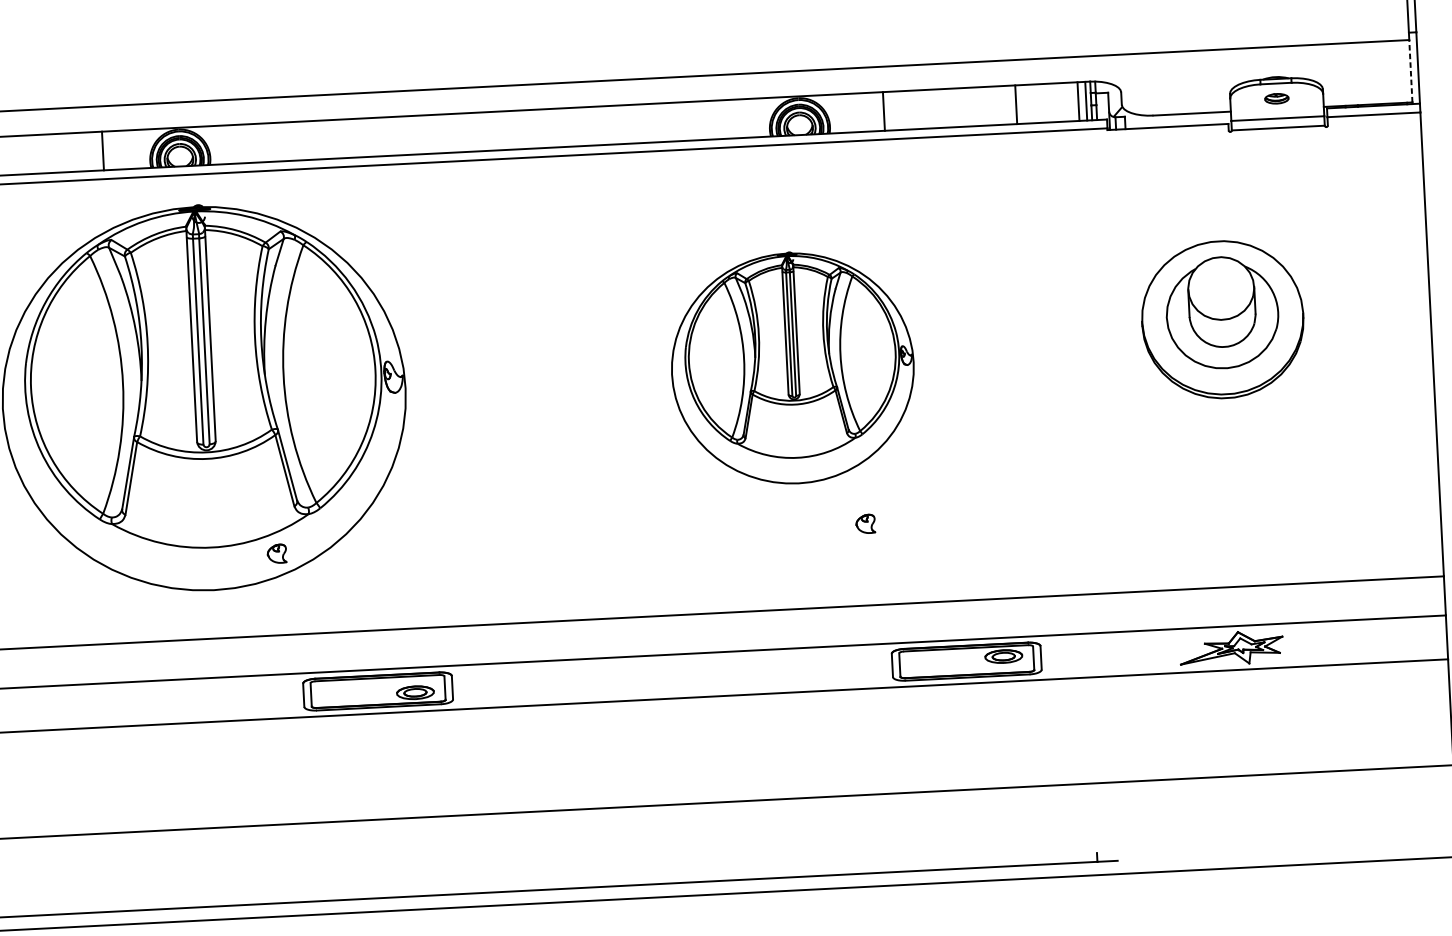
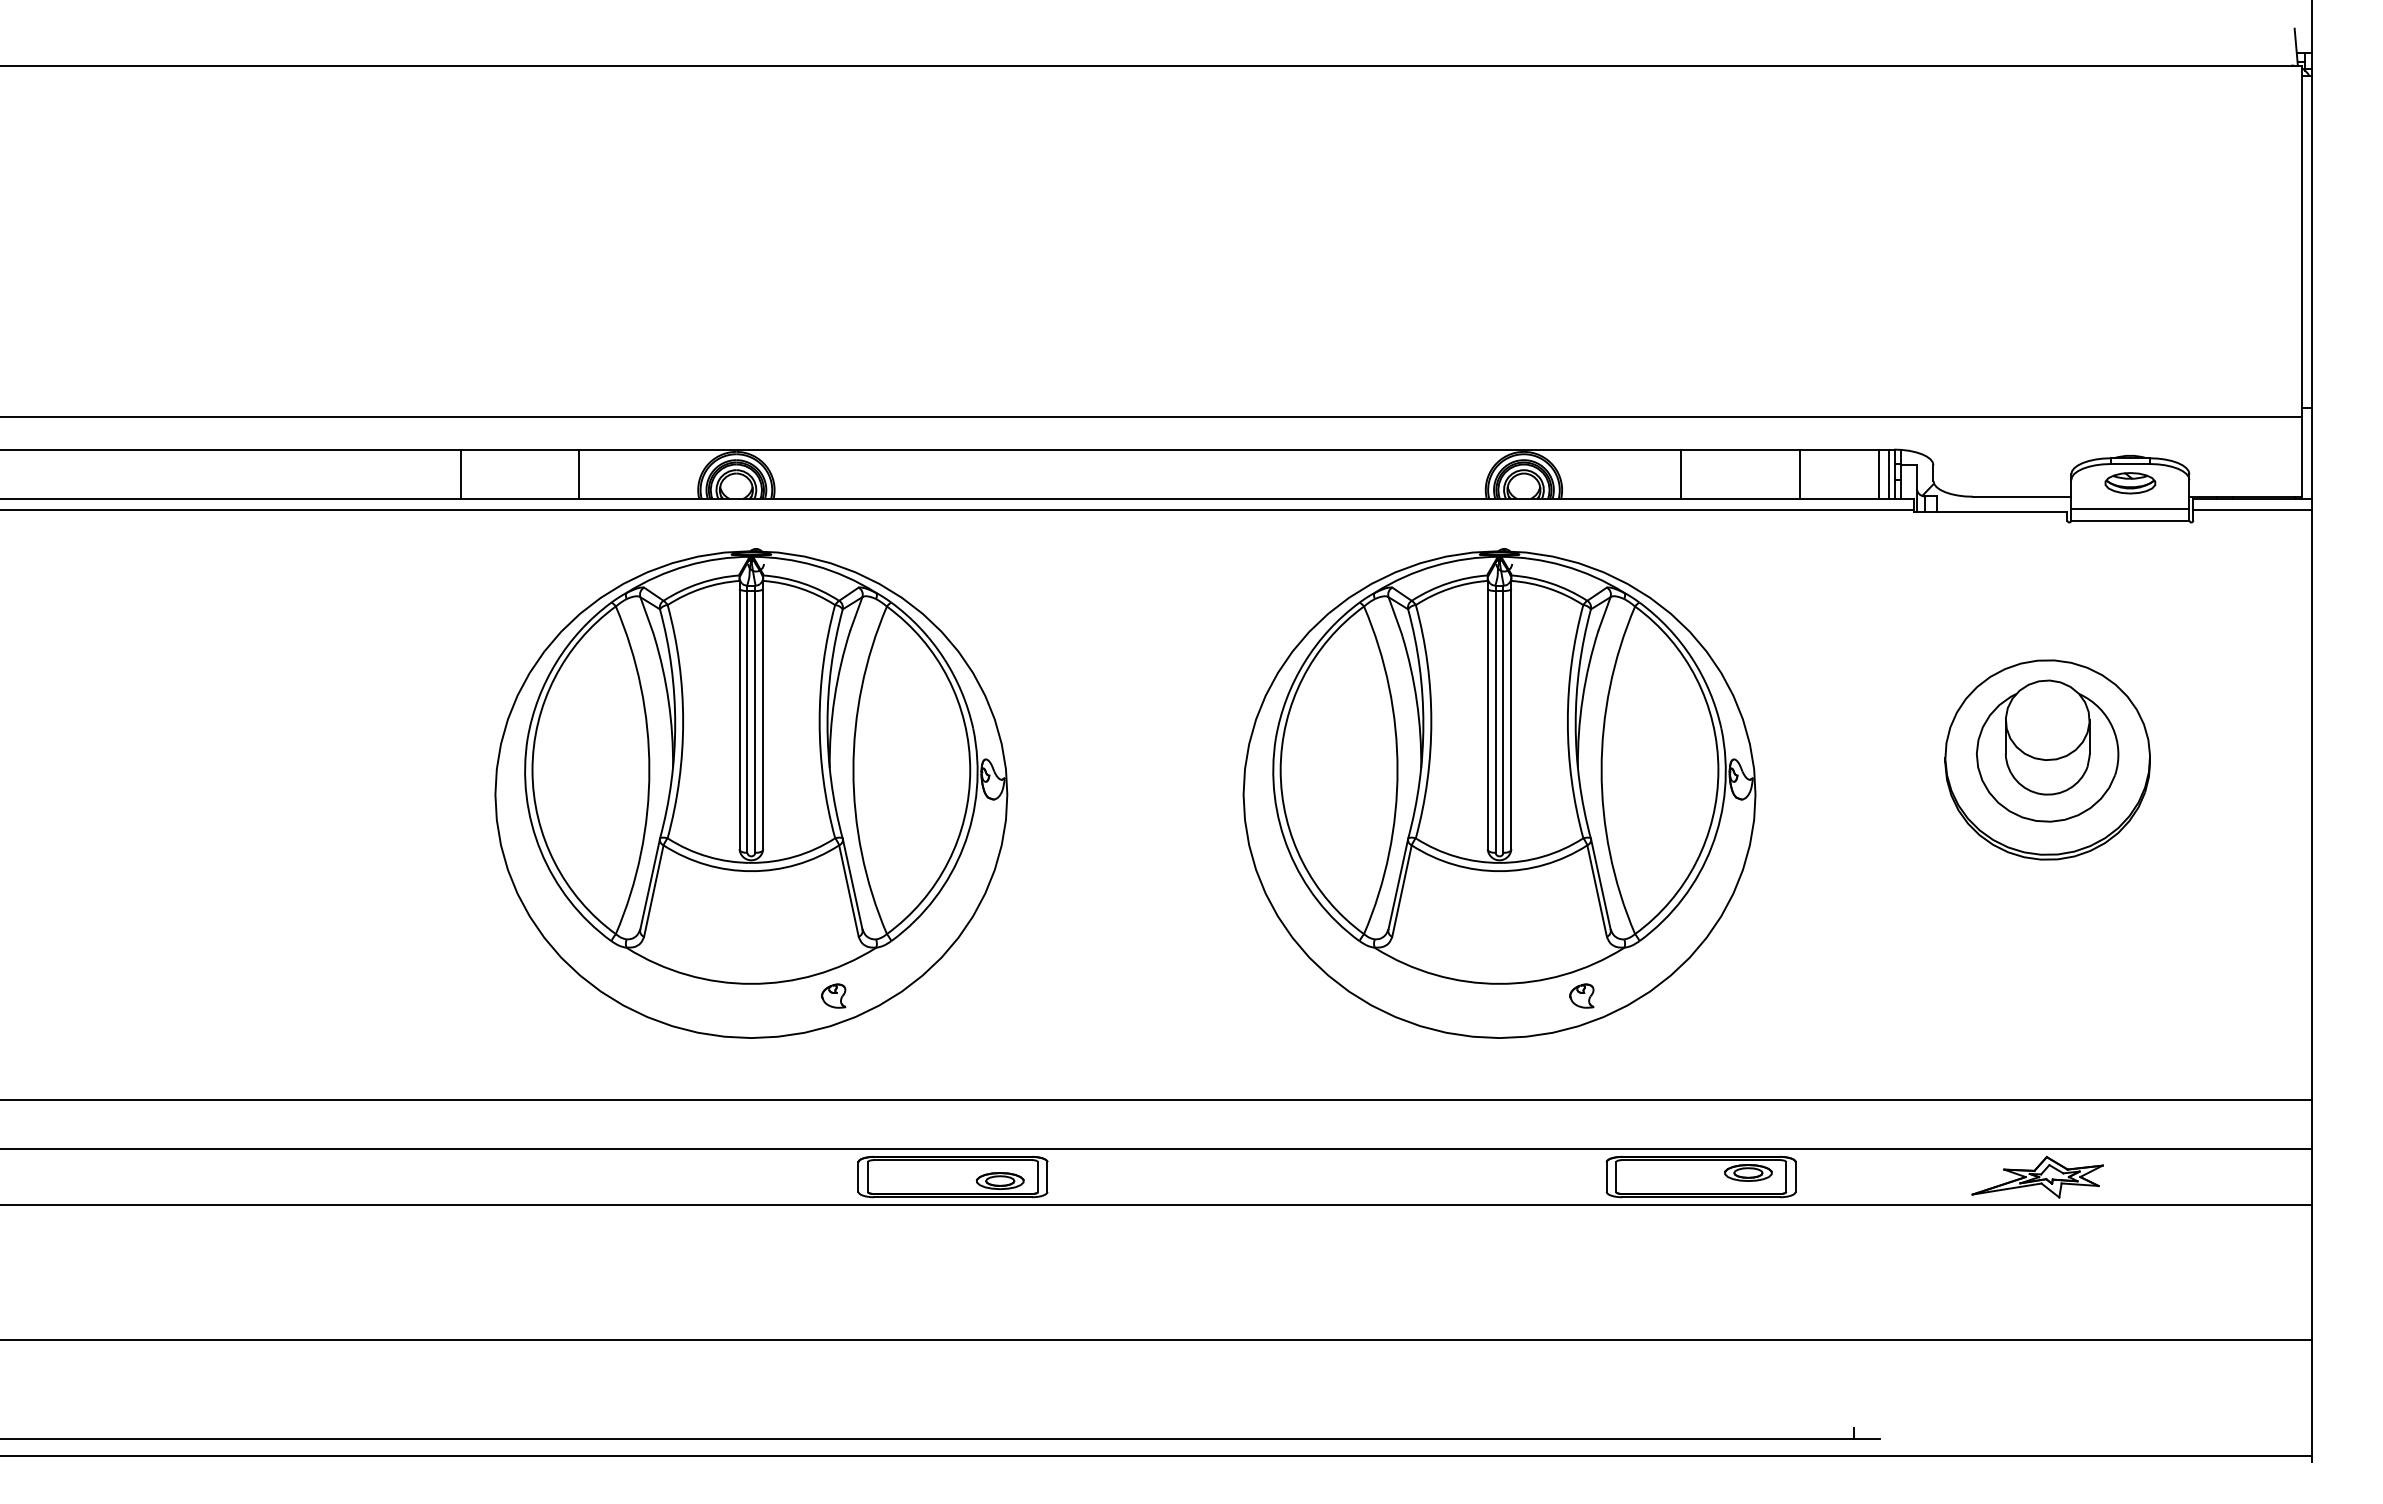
line: (1411, 71) -> (2302, 457), dashed -> solid
part: (1276, 98) -> (2130, 483), size x1.67
line: (883, 110) -> (1681, 473), moved
line: (102, 150) -> (578, 473), moved
part: (792, 367) -> (1499, 793), size x1.67

